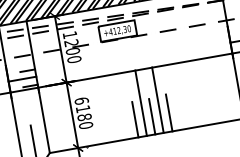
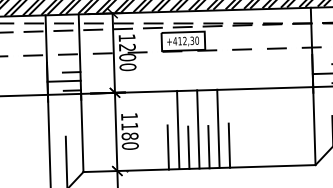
text: (81, 100) -> (129, 116), 6180 -> 1180
line: (124, 105) -> (178, 129), added
line: (117, 122) -> (167, 147), added

